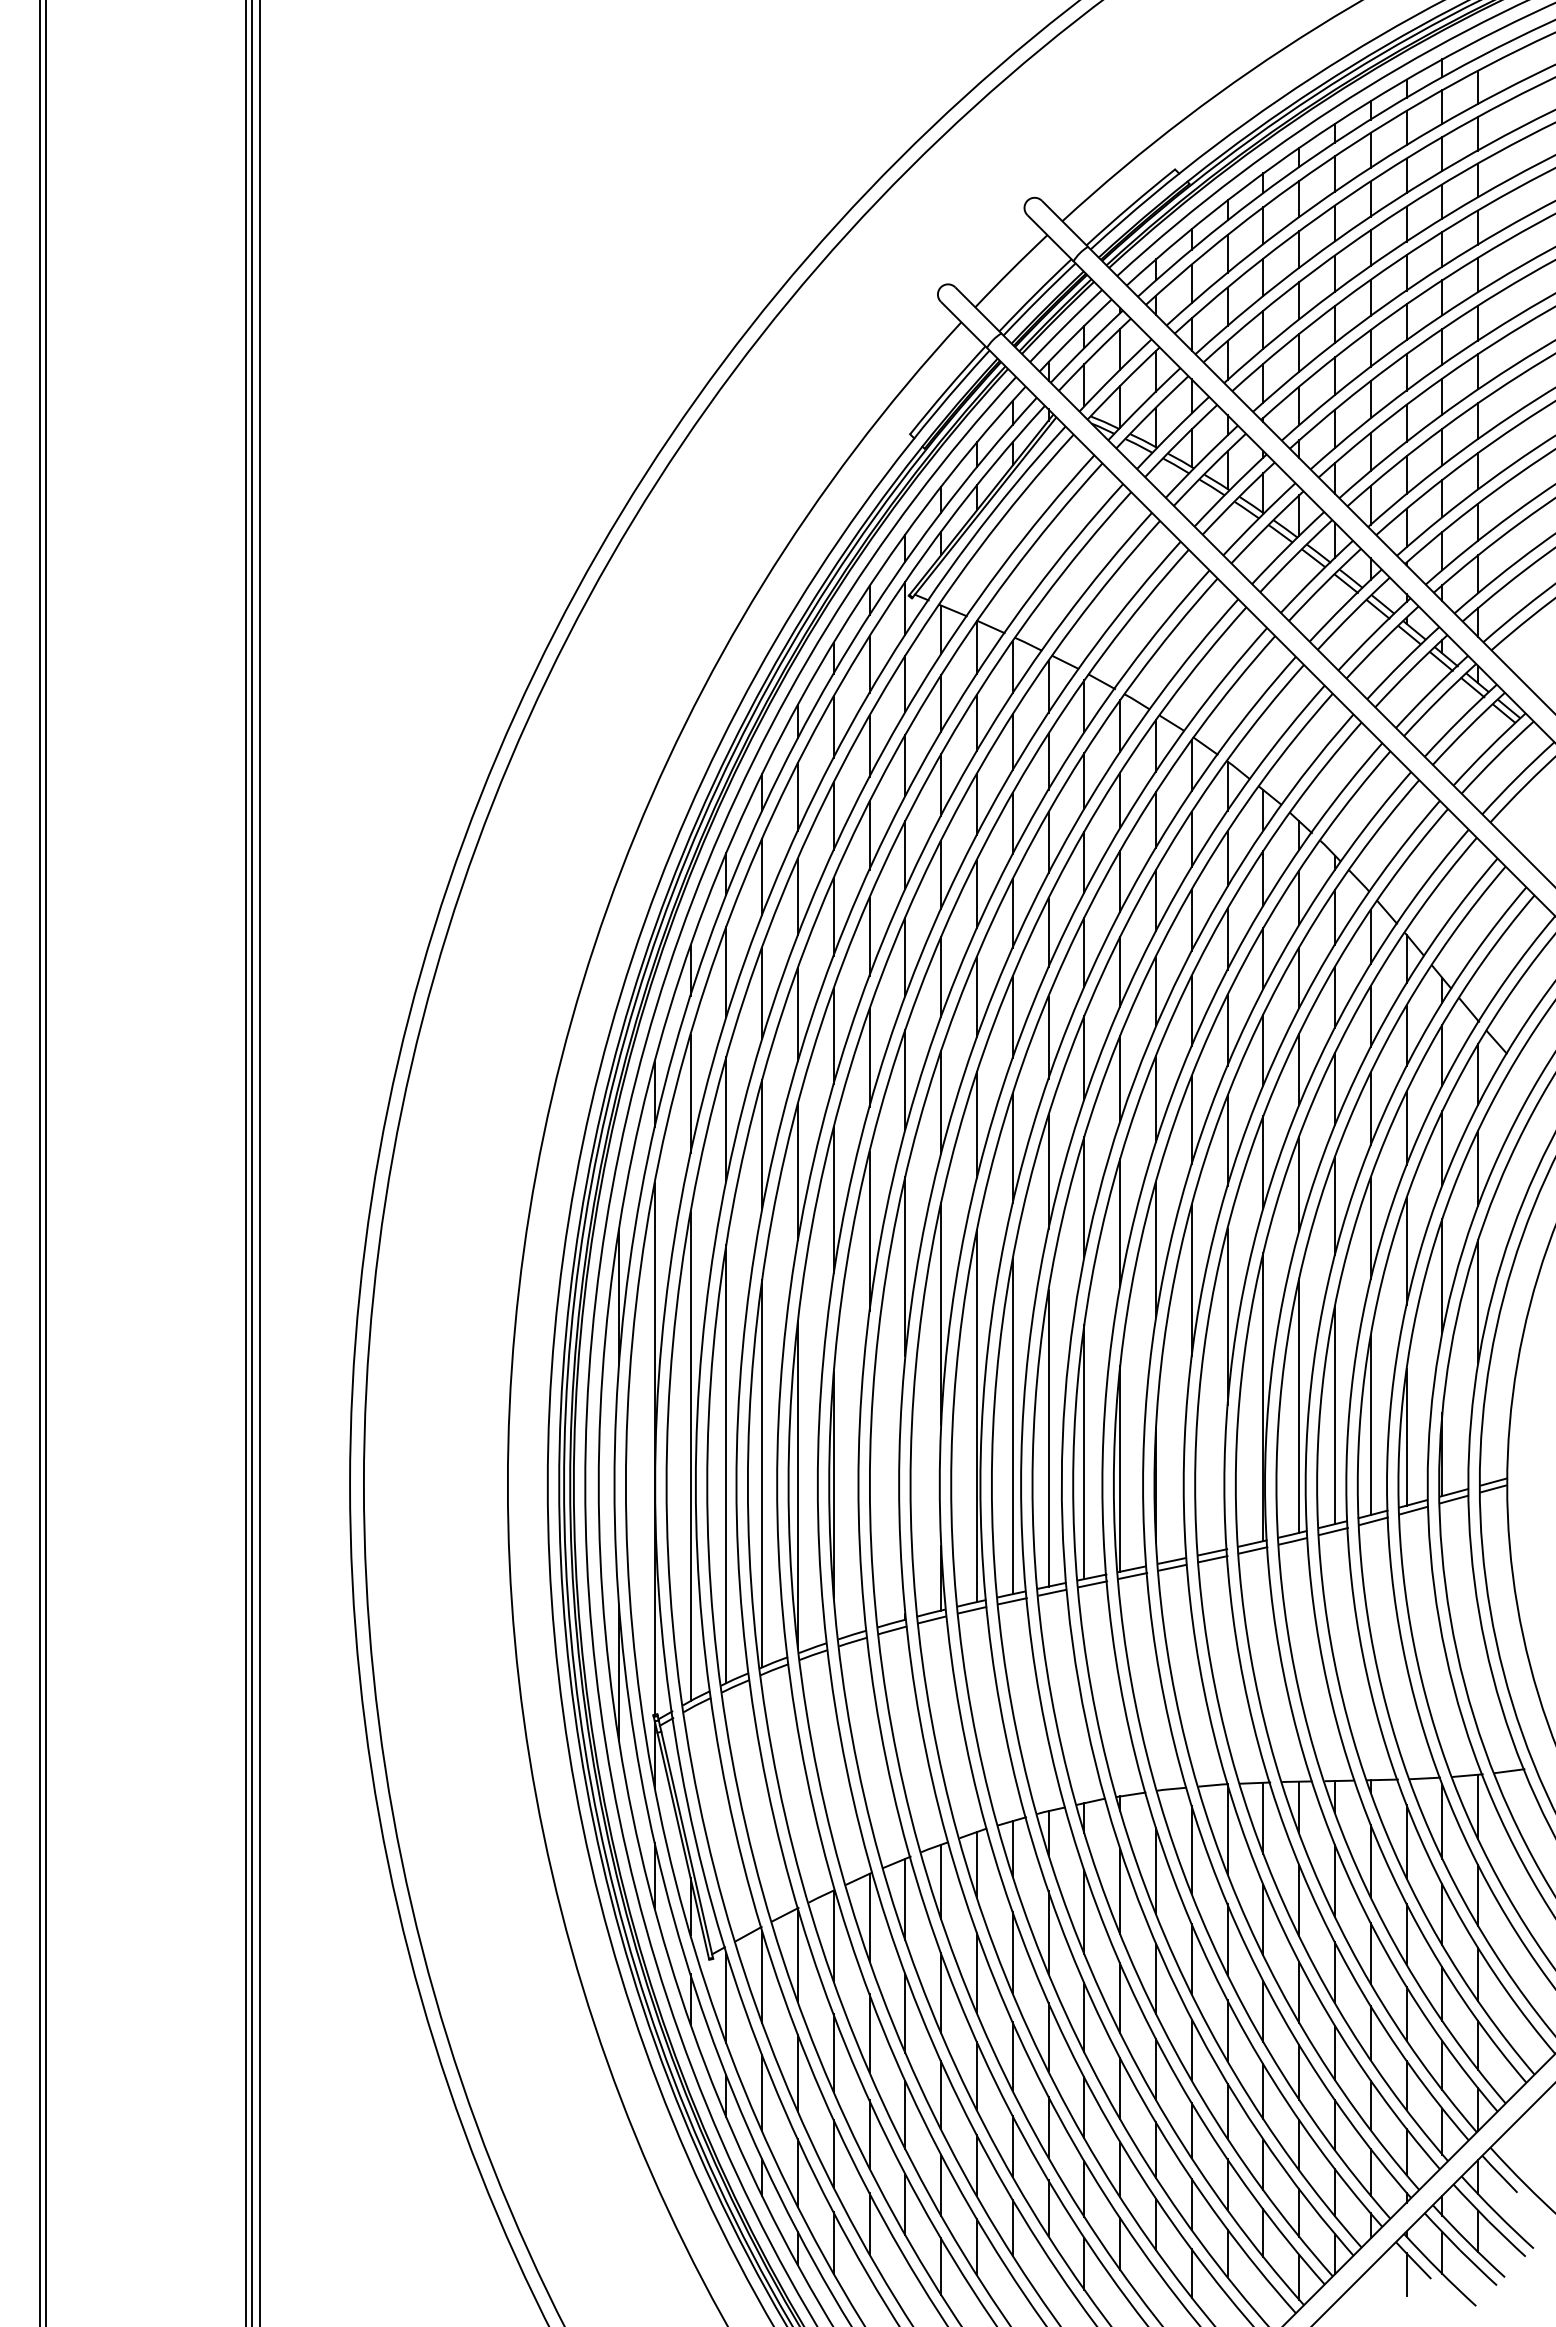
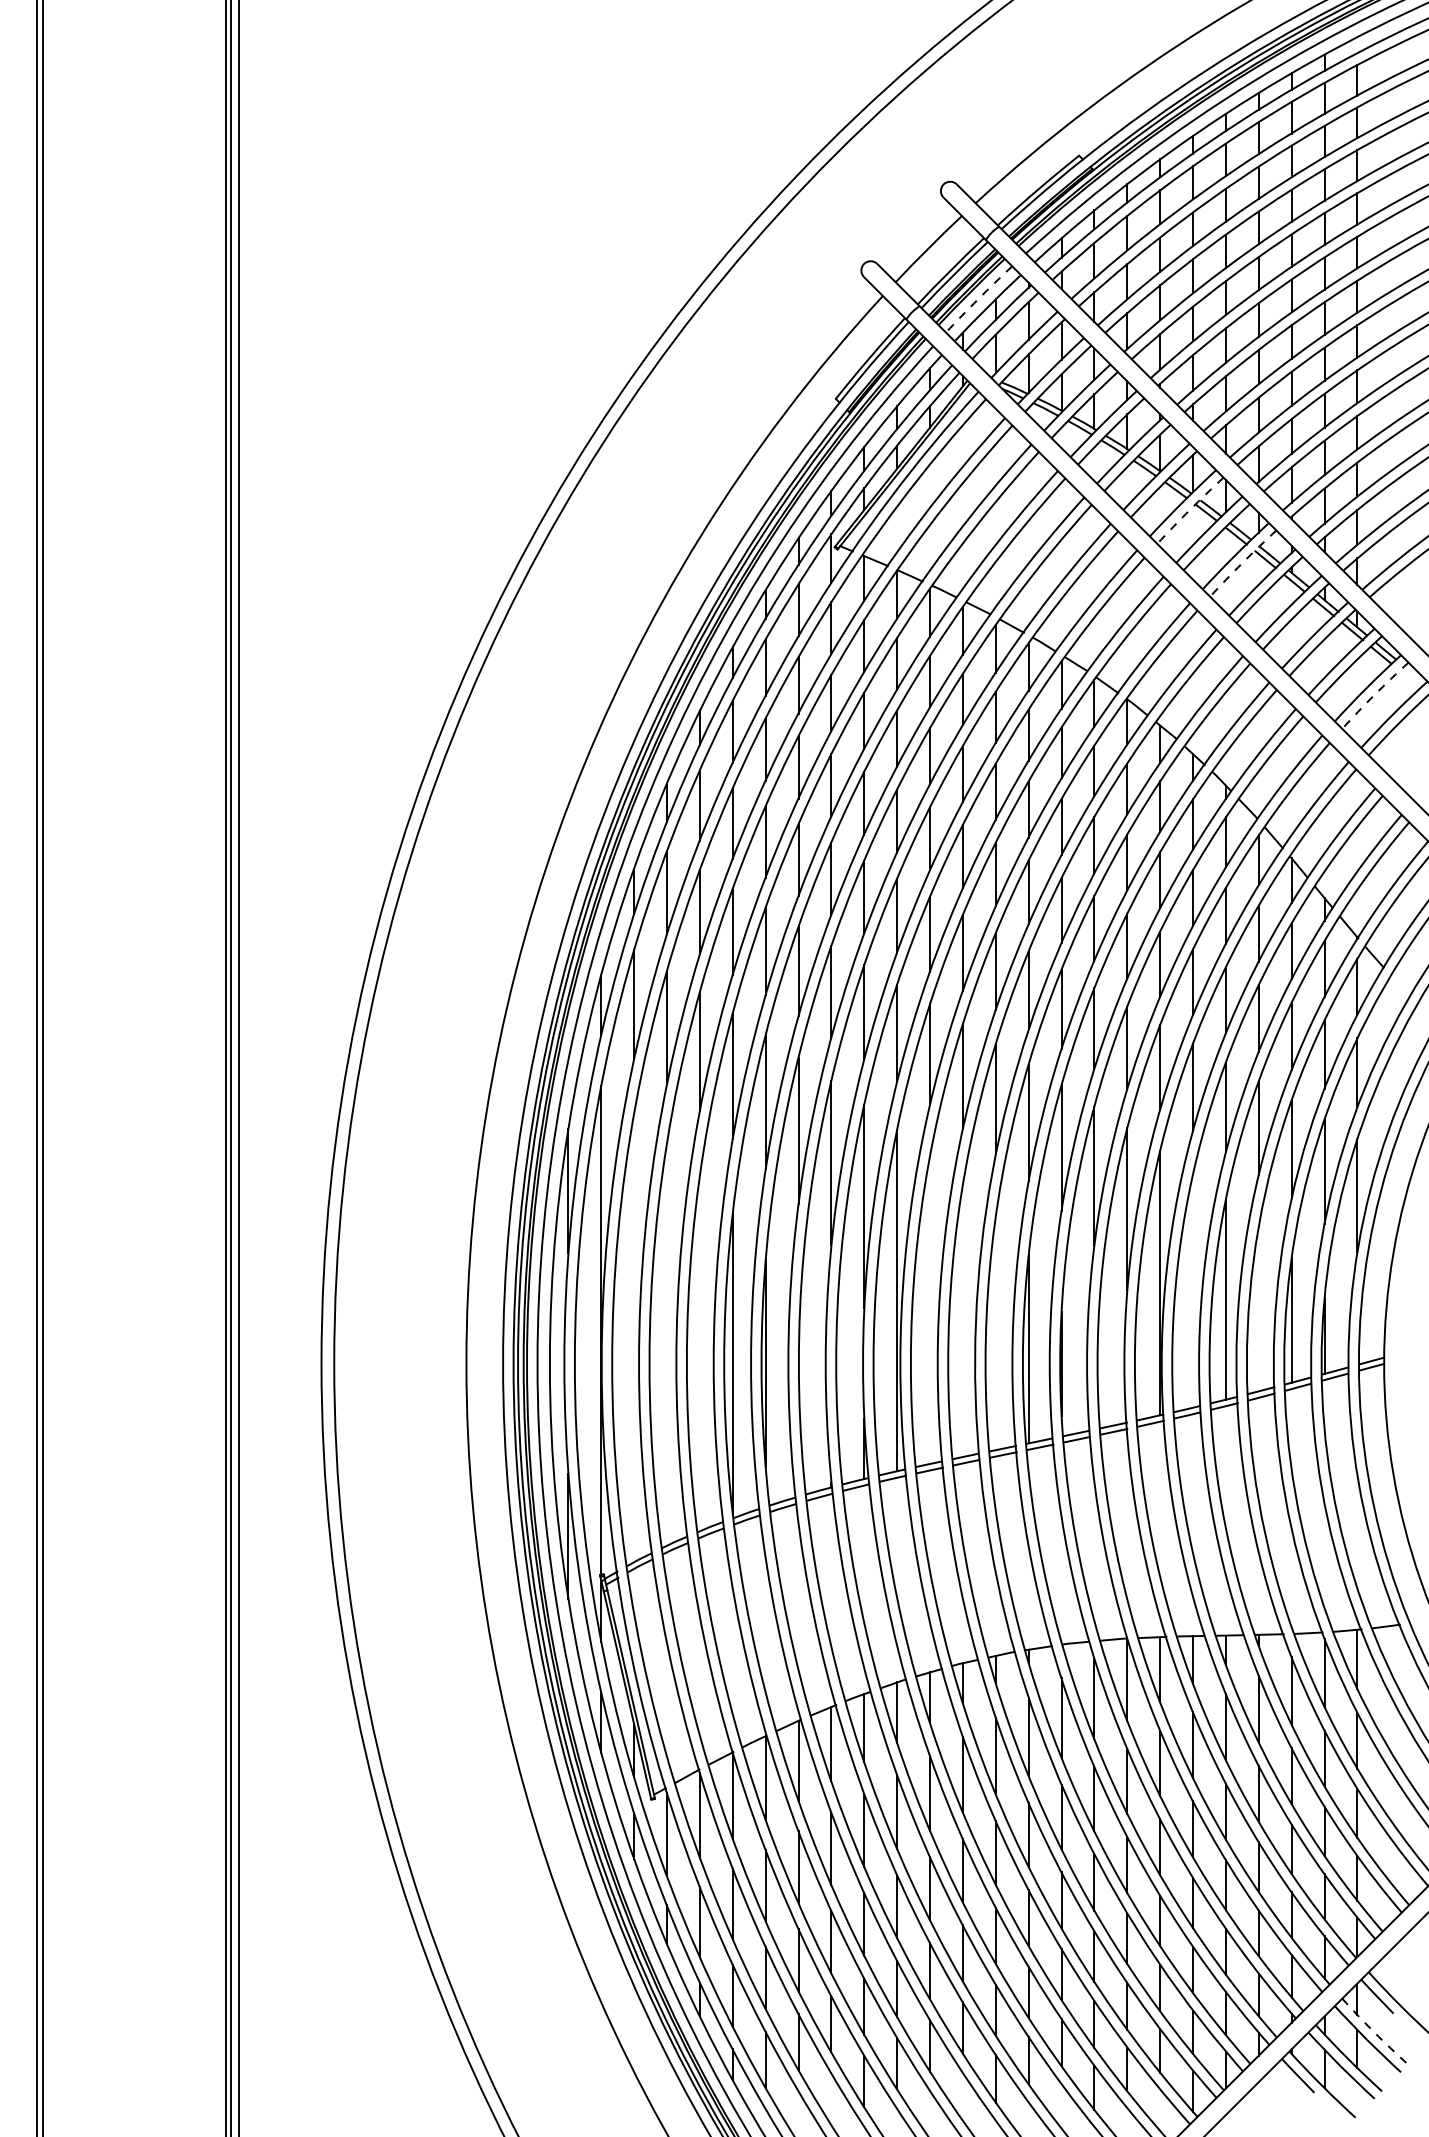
arc: (1065, 325) -> (978, 298), solid -> dashed
arc: (1295, 555) -> (1189, 510), solid -> dashed
arc: (1353, 613) -> (1242, 563), solid -> dashed
arc: (1496, 756) -> (1374, 694), solid -> dashed
line: (1299, 1405) -> (1193, 1290), removed
line: (1370, 1425) -> (1258, 1309), removed
line: (1012, 1426) -> (929, 1310), removed
line: (1048, 1437) -> (962, 1320), removed
line: (1084, 1451) -> (995, 1332), removed
line: (690, 1456) -> (634, 1337), removed
line: (726, 1463) -> (667, 1343), removed
line: (762, 1473) -> (700, 1353), removed
arc: (1496, 2213) -> (1374, 2032), solid -> dashed
line: (1406, 2274) -> (1291, 2088), removed

